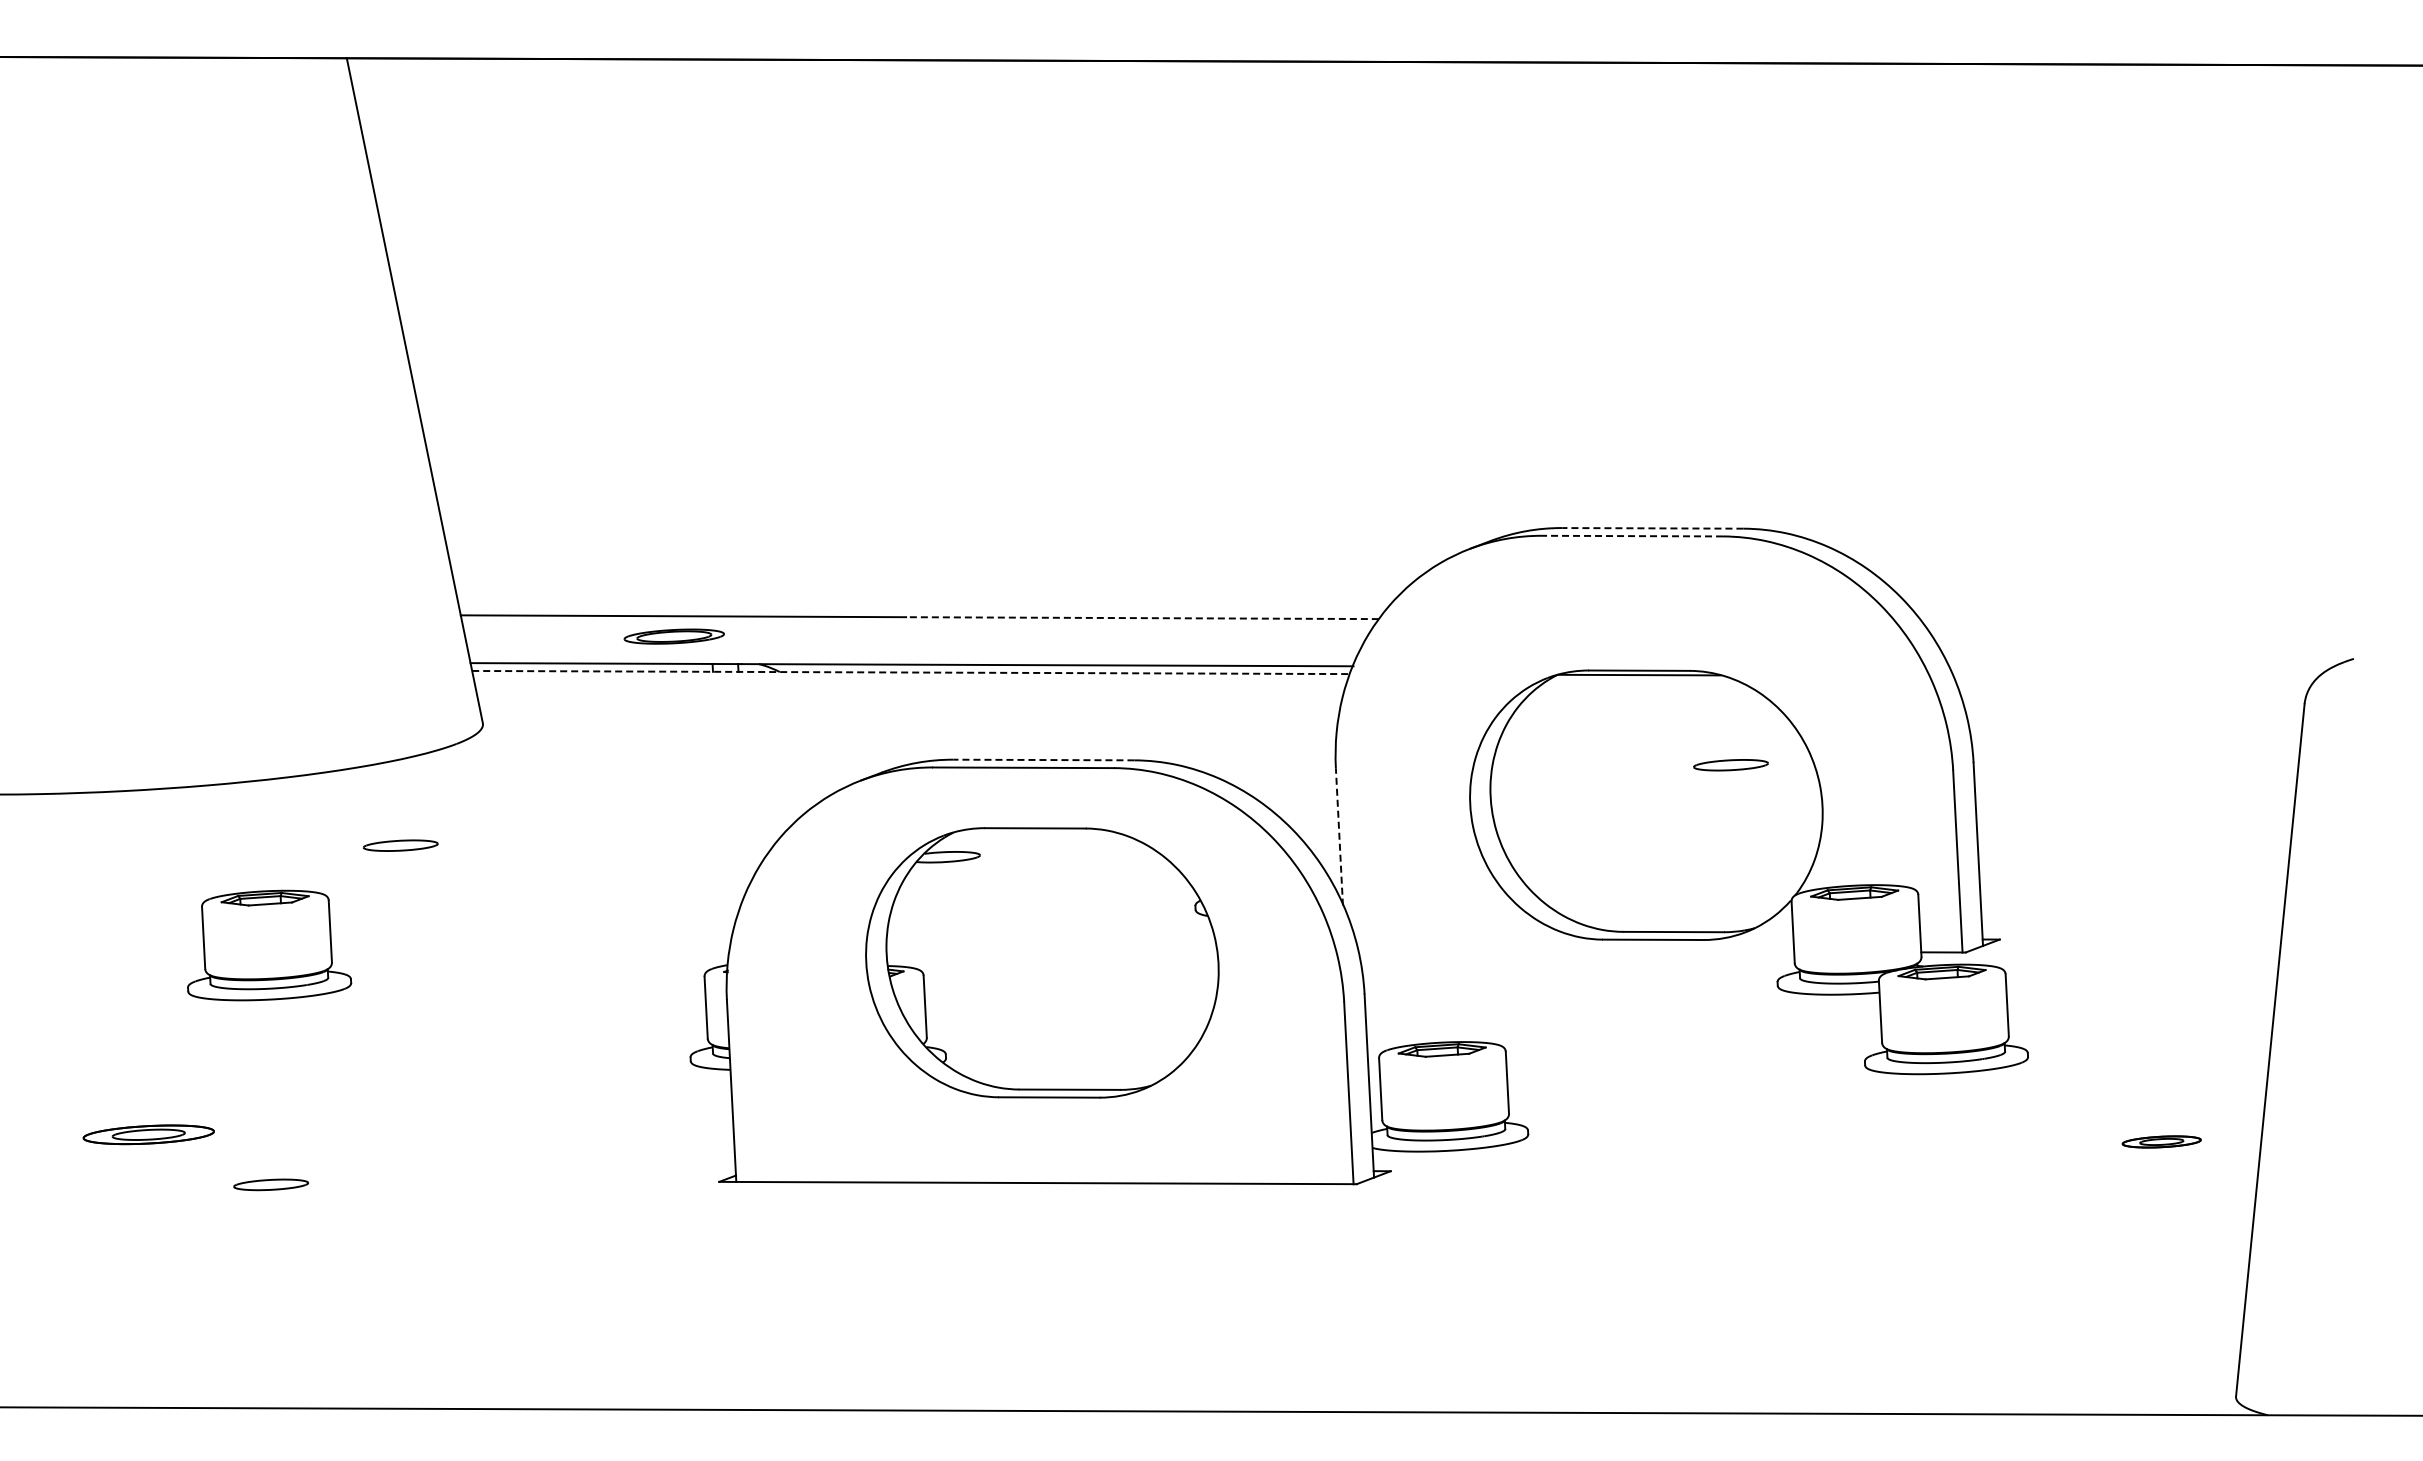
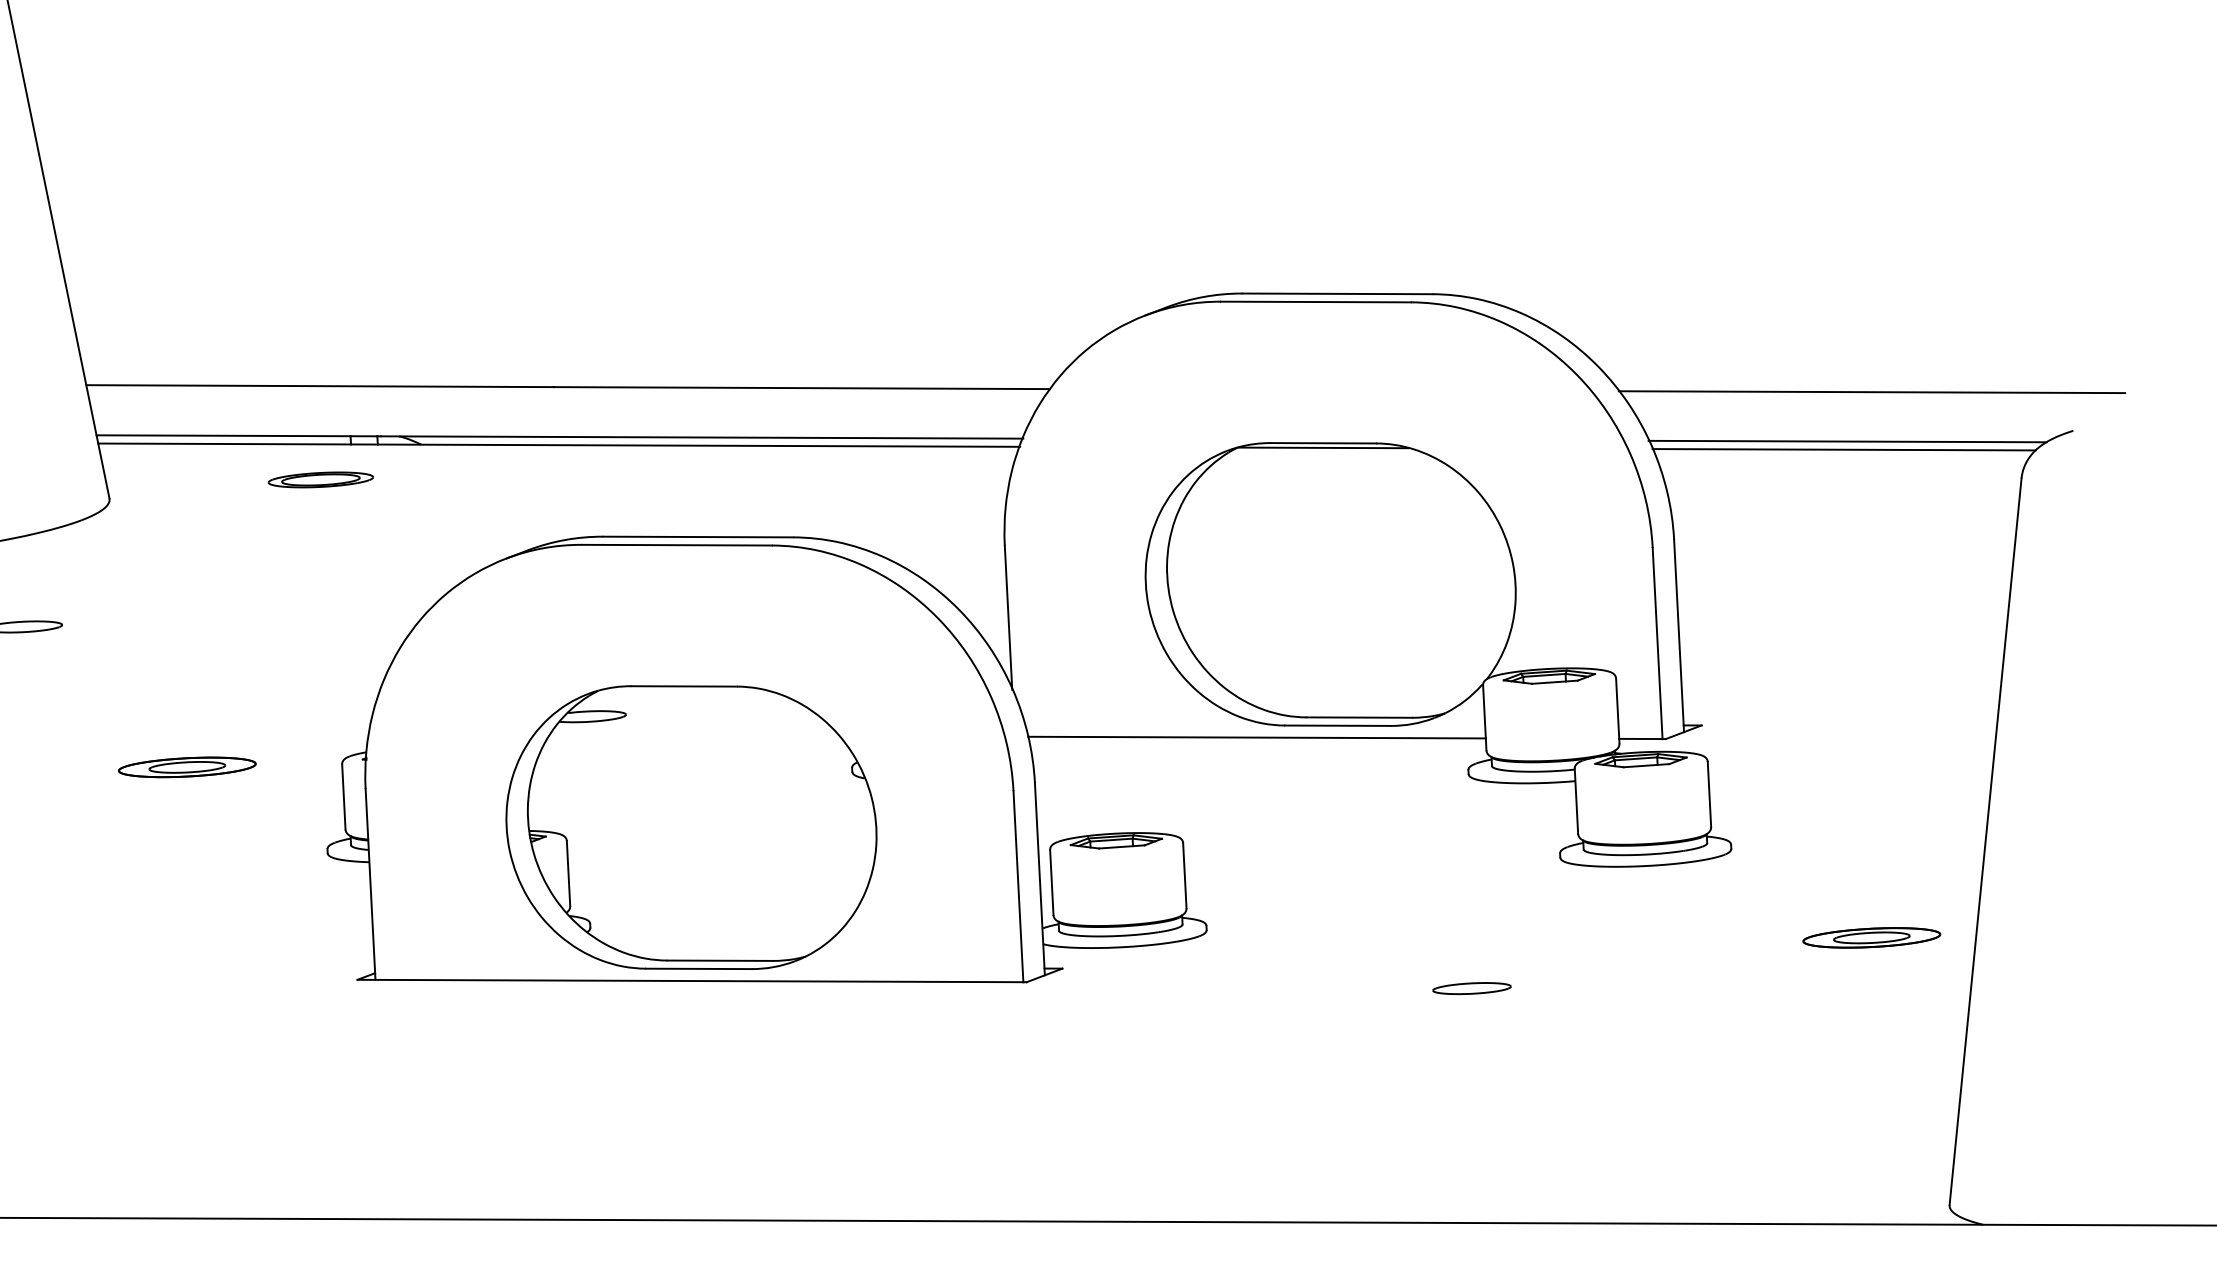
line: (1652, 528) -> (1337, 294), dashed -> solid
line: (1632, 536) -> (1316, 302), dashed -> solid
line: (1142, 618) -> (801, 388), dashed -> solid
line: (2161, 621) -> (1871, 391), added
part: (673, 636) -> (320, 479), moved
line: (2138, 668) -> (1847, 440), added
line: (911, 672) -> (559, 445), dashed -> solid
line: (2135, 676) -> (1844, 449), added
line: (1043, 760) -> (697, 537), dashed -> solid
part: (1730, 765) -> (1471, 988), moved
line: (1339, 836) -> (1008, 617), dashed -> solid
line: (1576, 950) -> (1257, 736), added
part: (1042, 962) -> (691, 827), moved
part: (557, 979) -> (187, 767), added
part: (2161, 1141) -> (1871, 937), size x1.67

